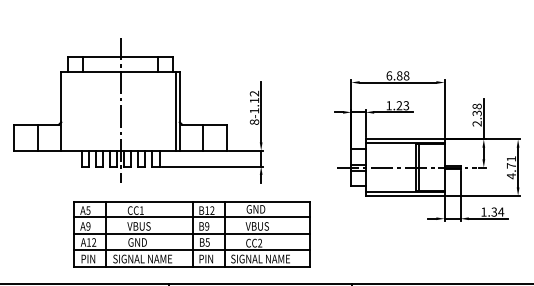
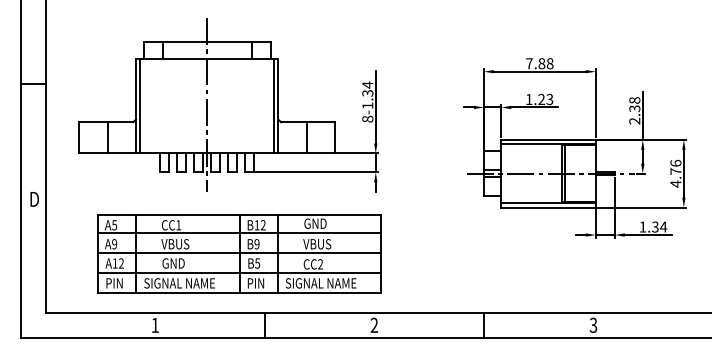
text: (389, 75) -> (529, 63), 6.88 -> 7.88
text: (254, 96) -> (367, 88), 8-1.12 -> 8-1.34
line: (64, 110) -> (140, 105), added
text: (511, 158) -> (675, 162), 4.71 -> 4.76
part: (192, 234) -> (239, 253), moved

